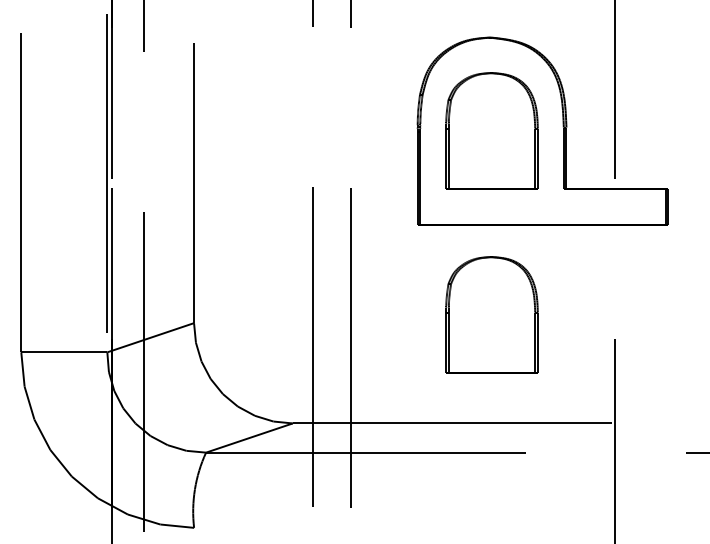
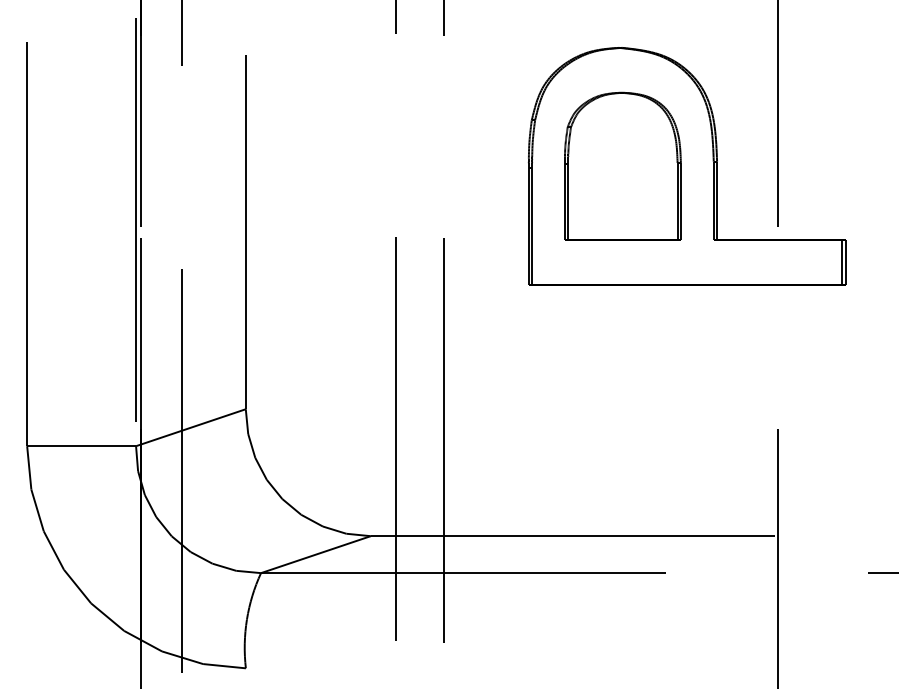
part: (491, 314) -> (622, 398), removed

